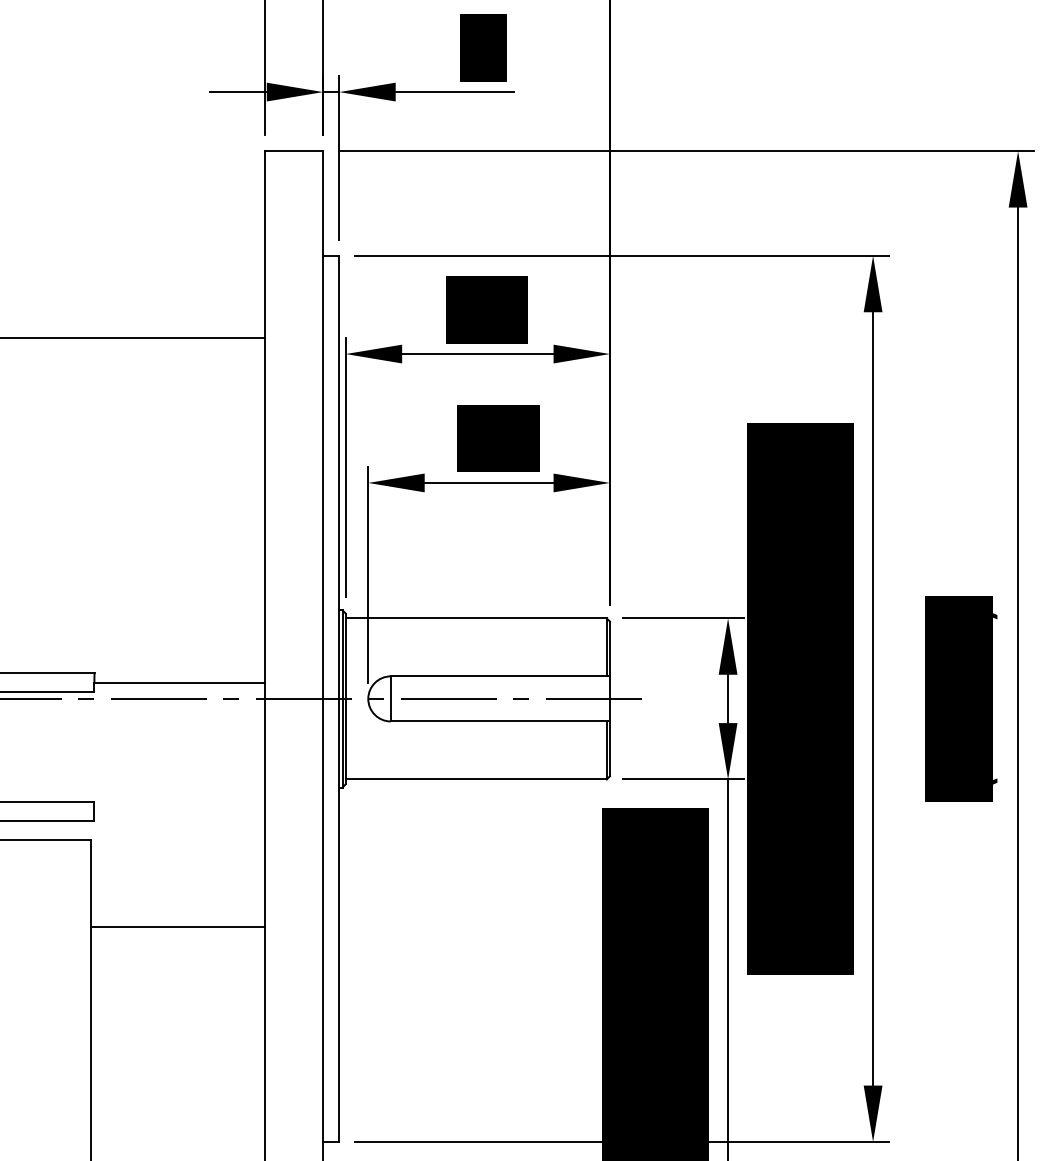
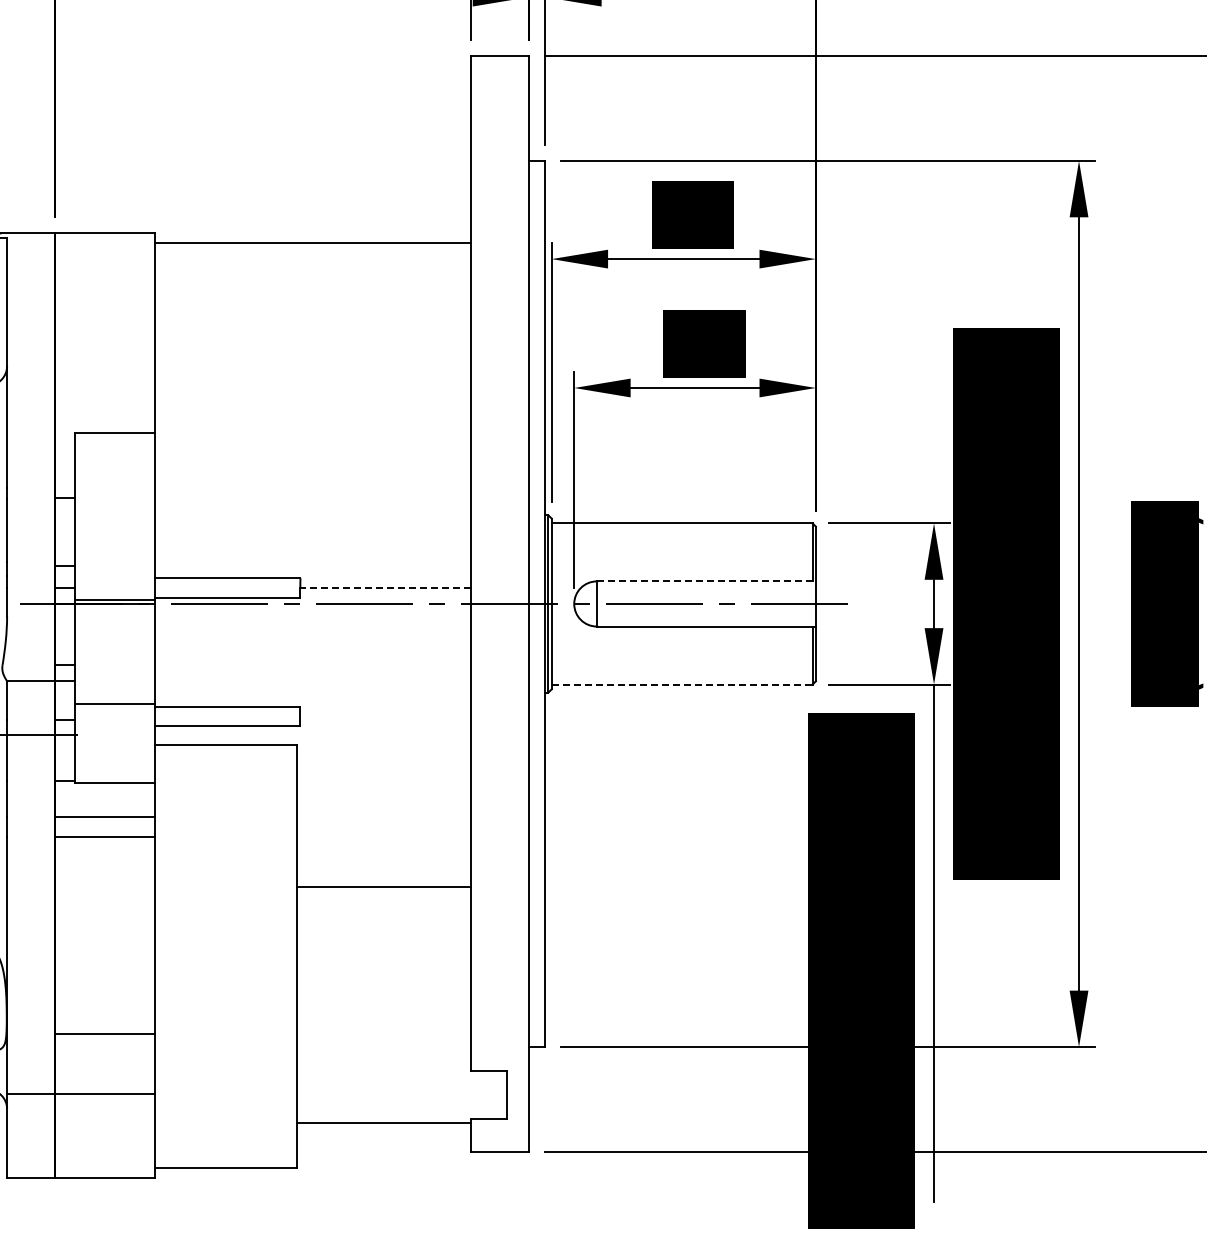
line: (500, 676) -> (706, 581), solid -> dashed
line: (179, 682) -> (385, 587), solid -> dashed
line: (476, 779) -> (682, 684), solid -> dashed
line: (178, 926) -> (384, 886), moved

